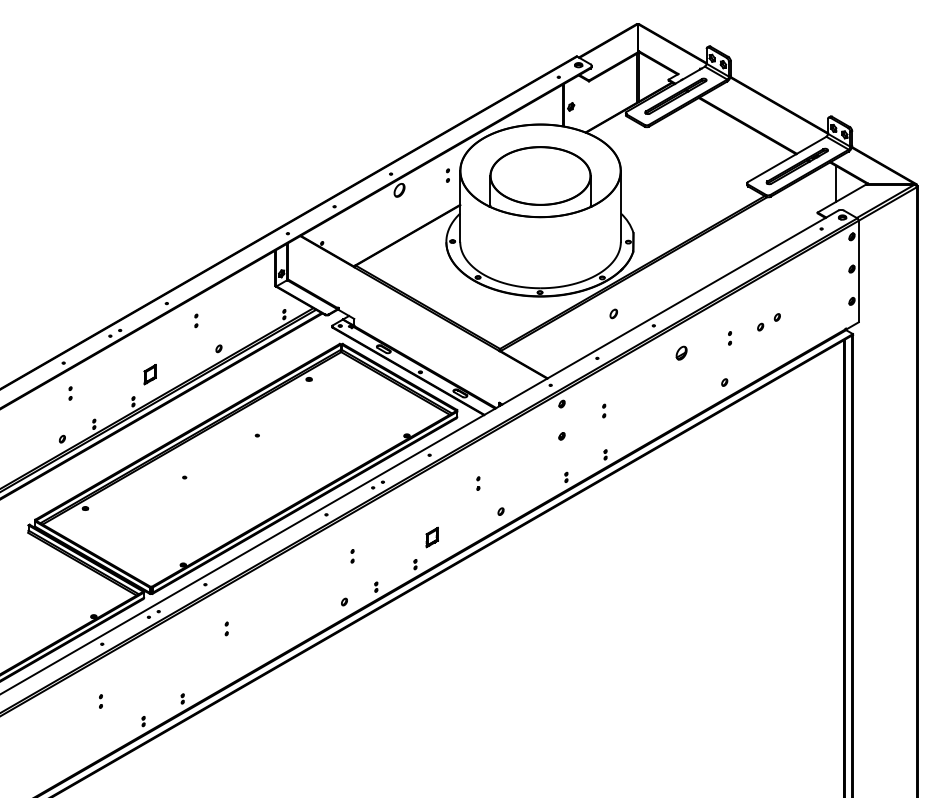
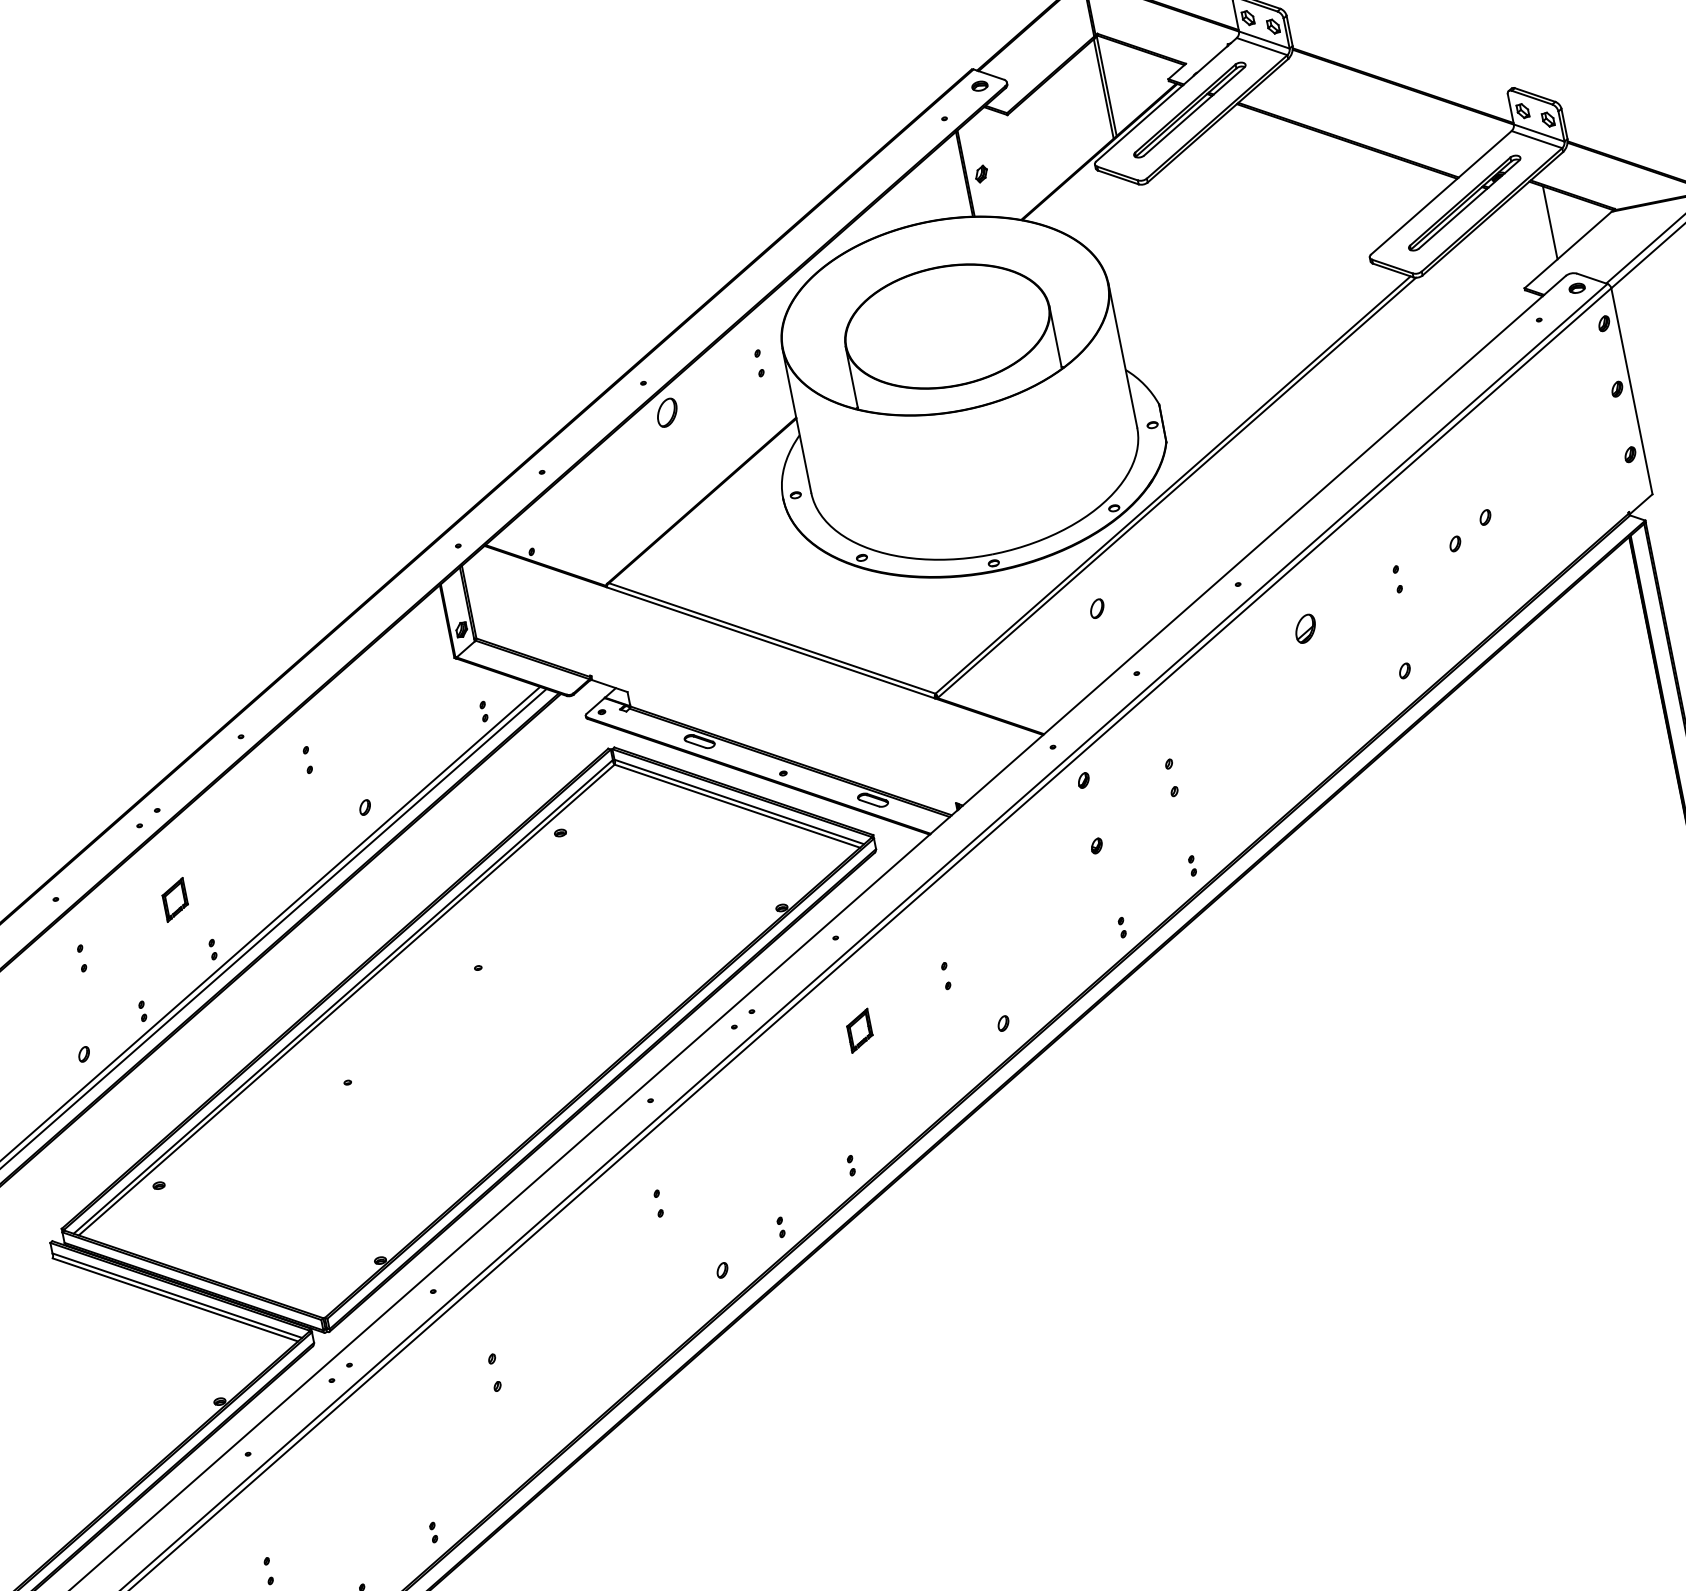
part: (613, 313) -> (1096, 607), moved
part: (149, 374) -> (173, 899), moved
part: (604, 410) -> (1172, 776), size x1.4
part: (431, 537) -> (858, 1031), moved
part: (352, 556) -> (658, 1203), moved
part: (226, 628) -> (493, 1371), size x1.4

